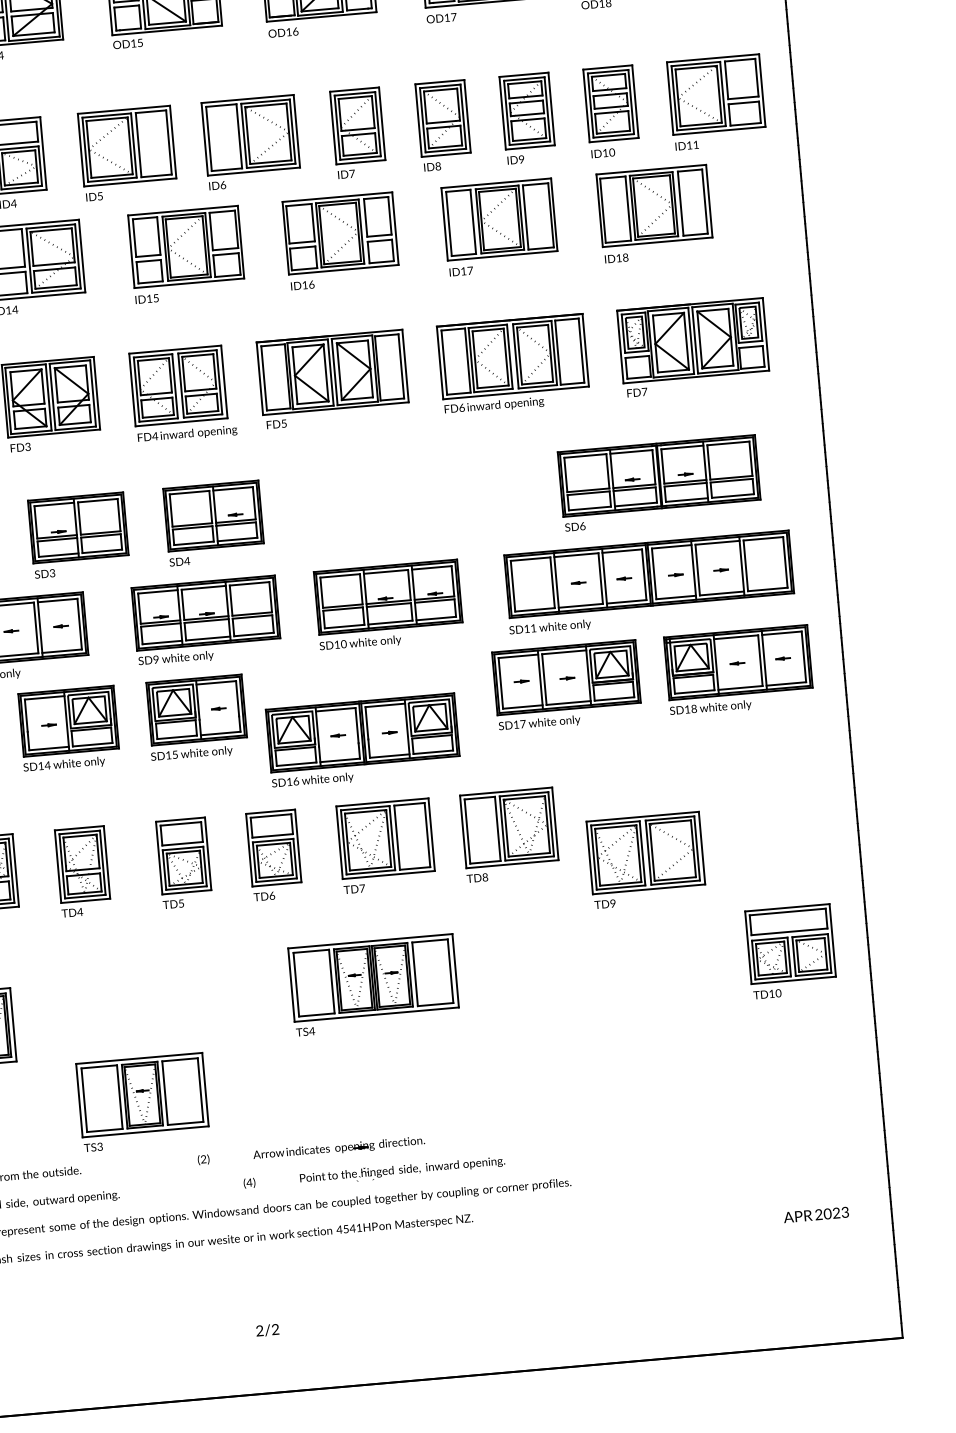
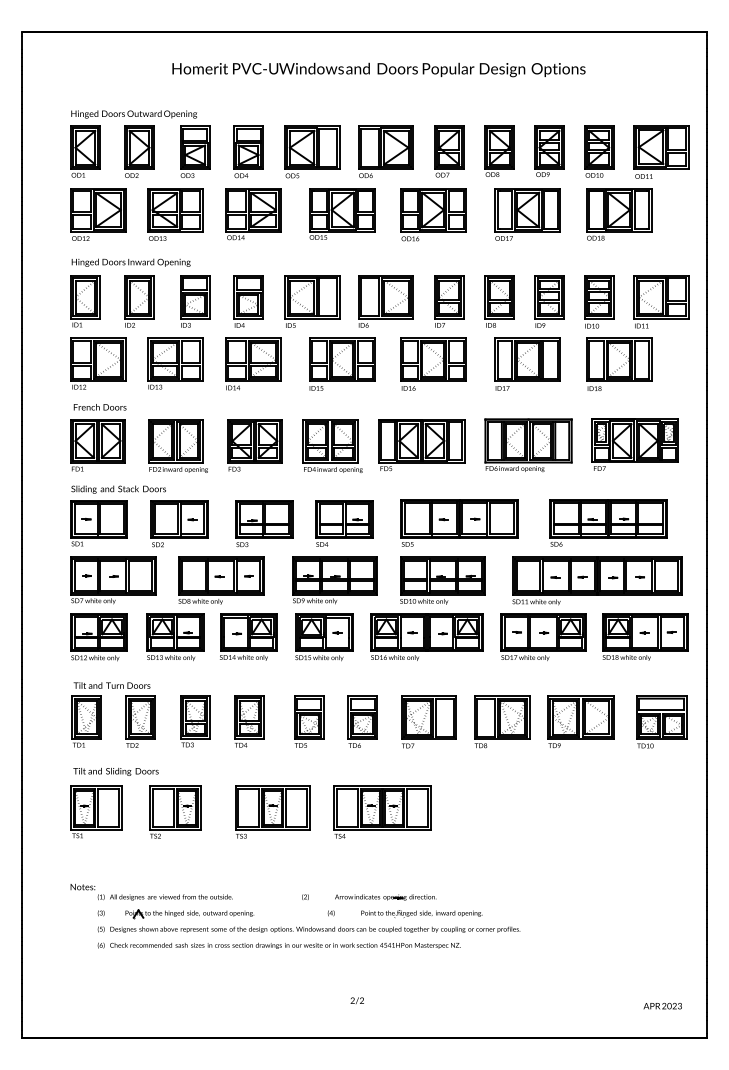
part: (408, 504) -> (459, 522), added
part: (362, 739) -> (426, 636), moved
part: (645, 859) -> (580, 721), moved
part: (791, 950) -> (661, 721), moved
part: (373, 983) -> (382, 811), moved
part: (142, 1100) -> (272, 811), moved
text: (815, 1215) -> (662, 1006), moved
text: (266, 1330) -> (356, 1000), moved

